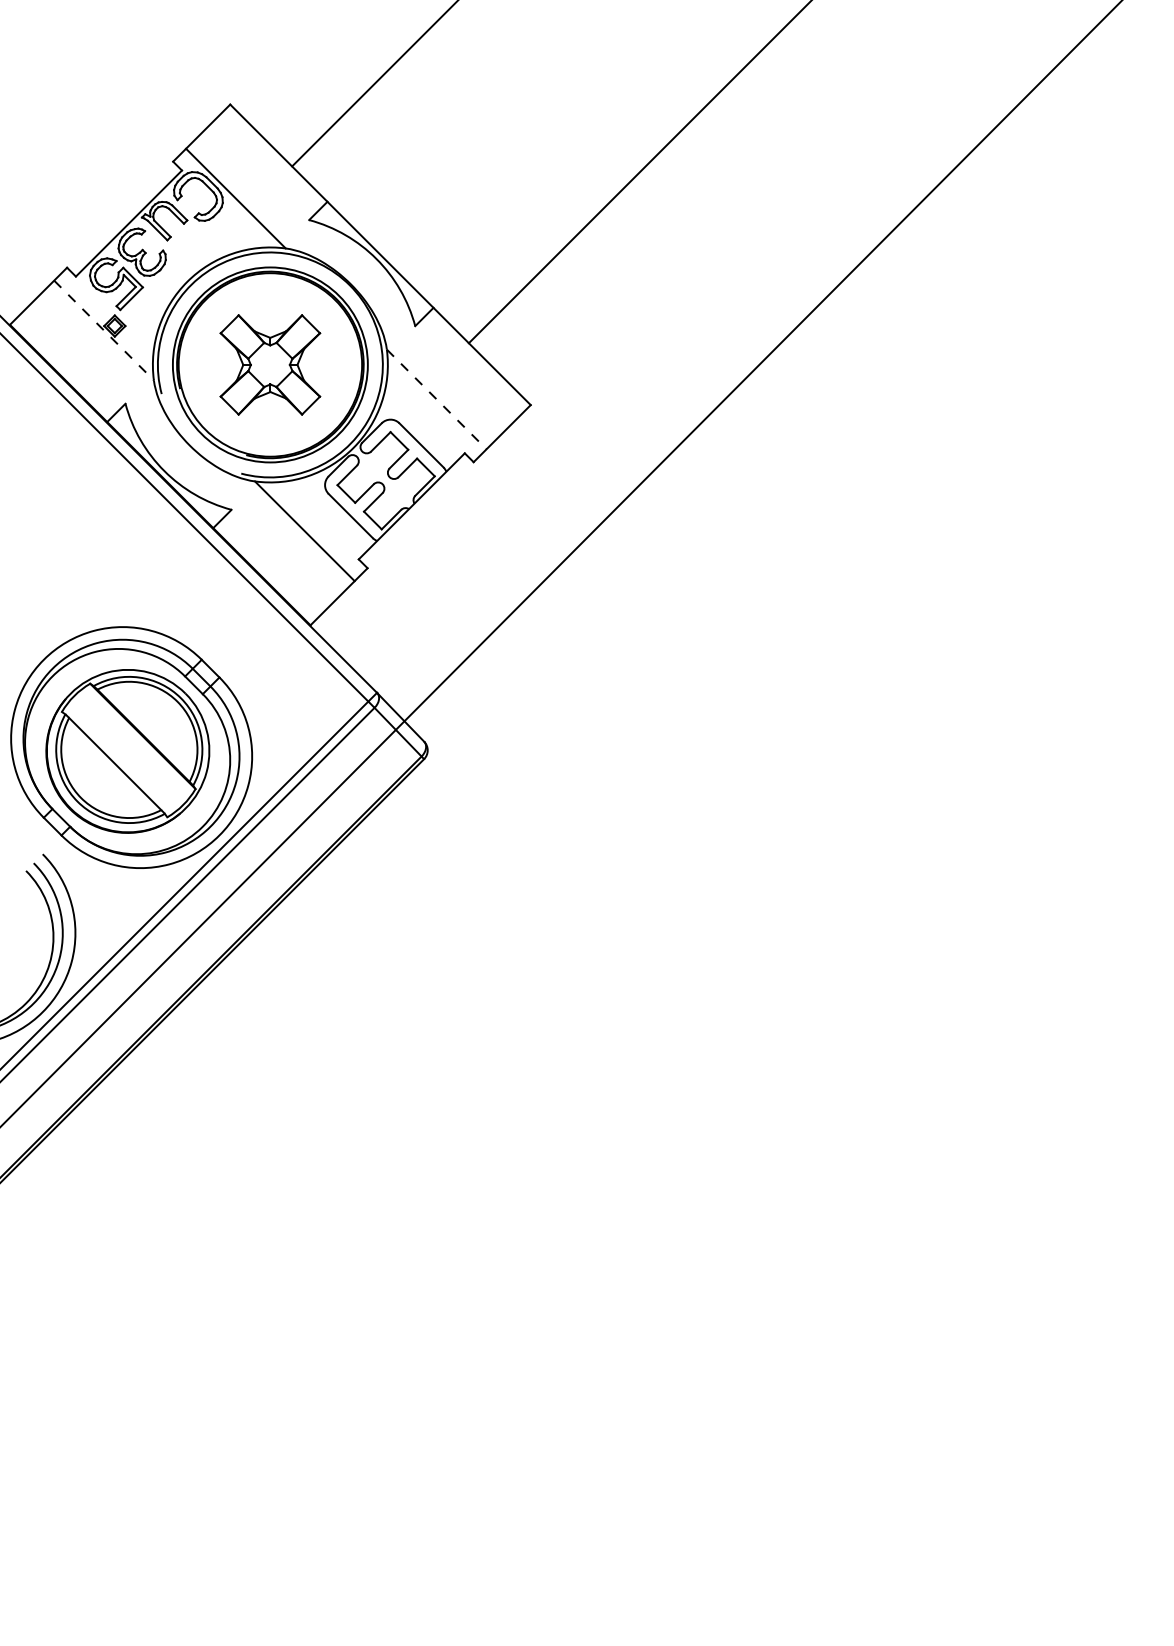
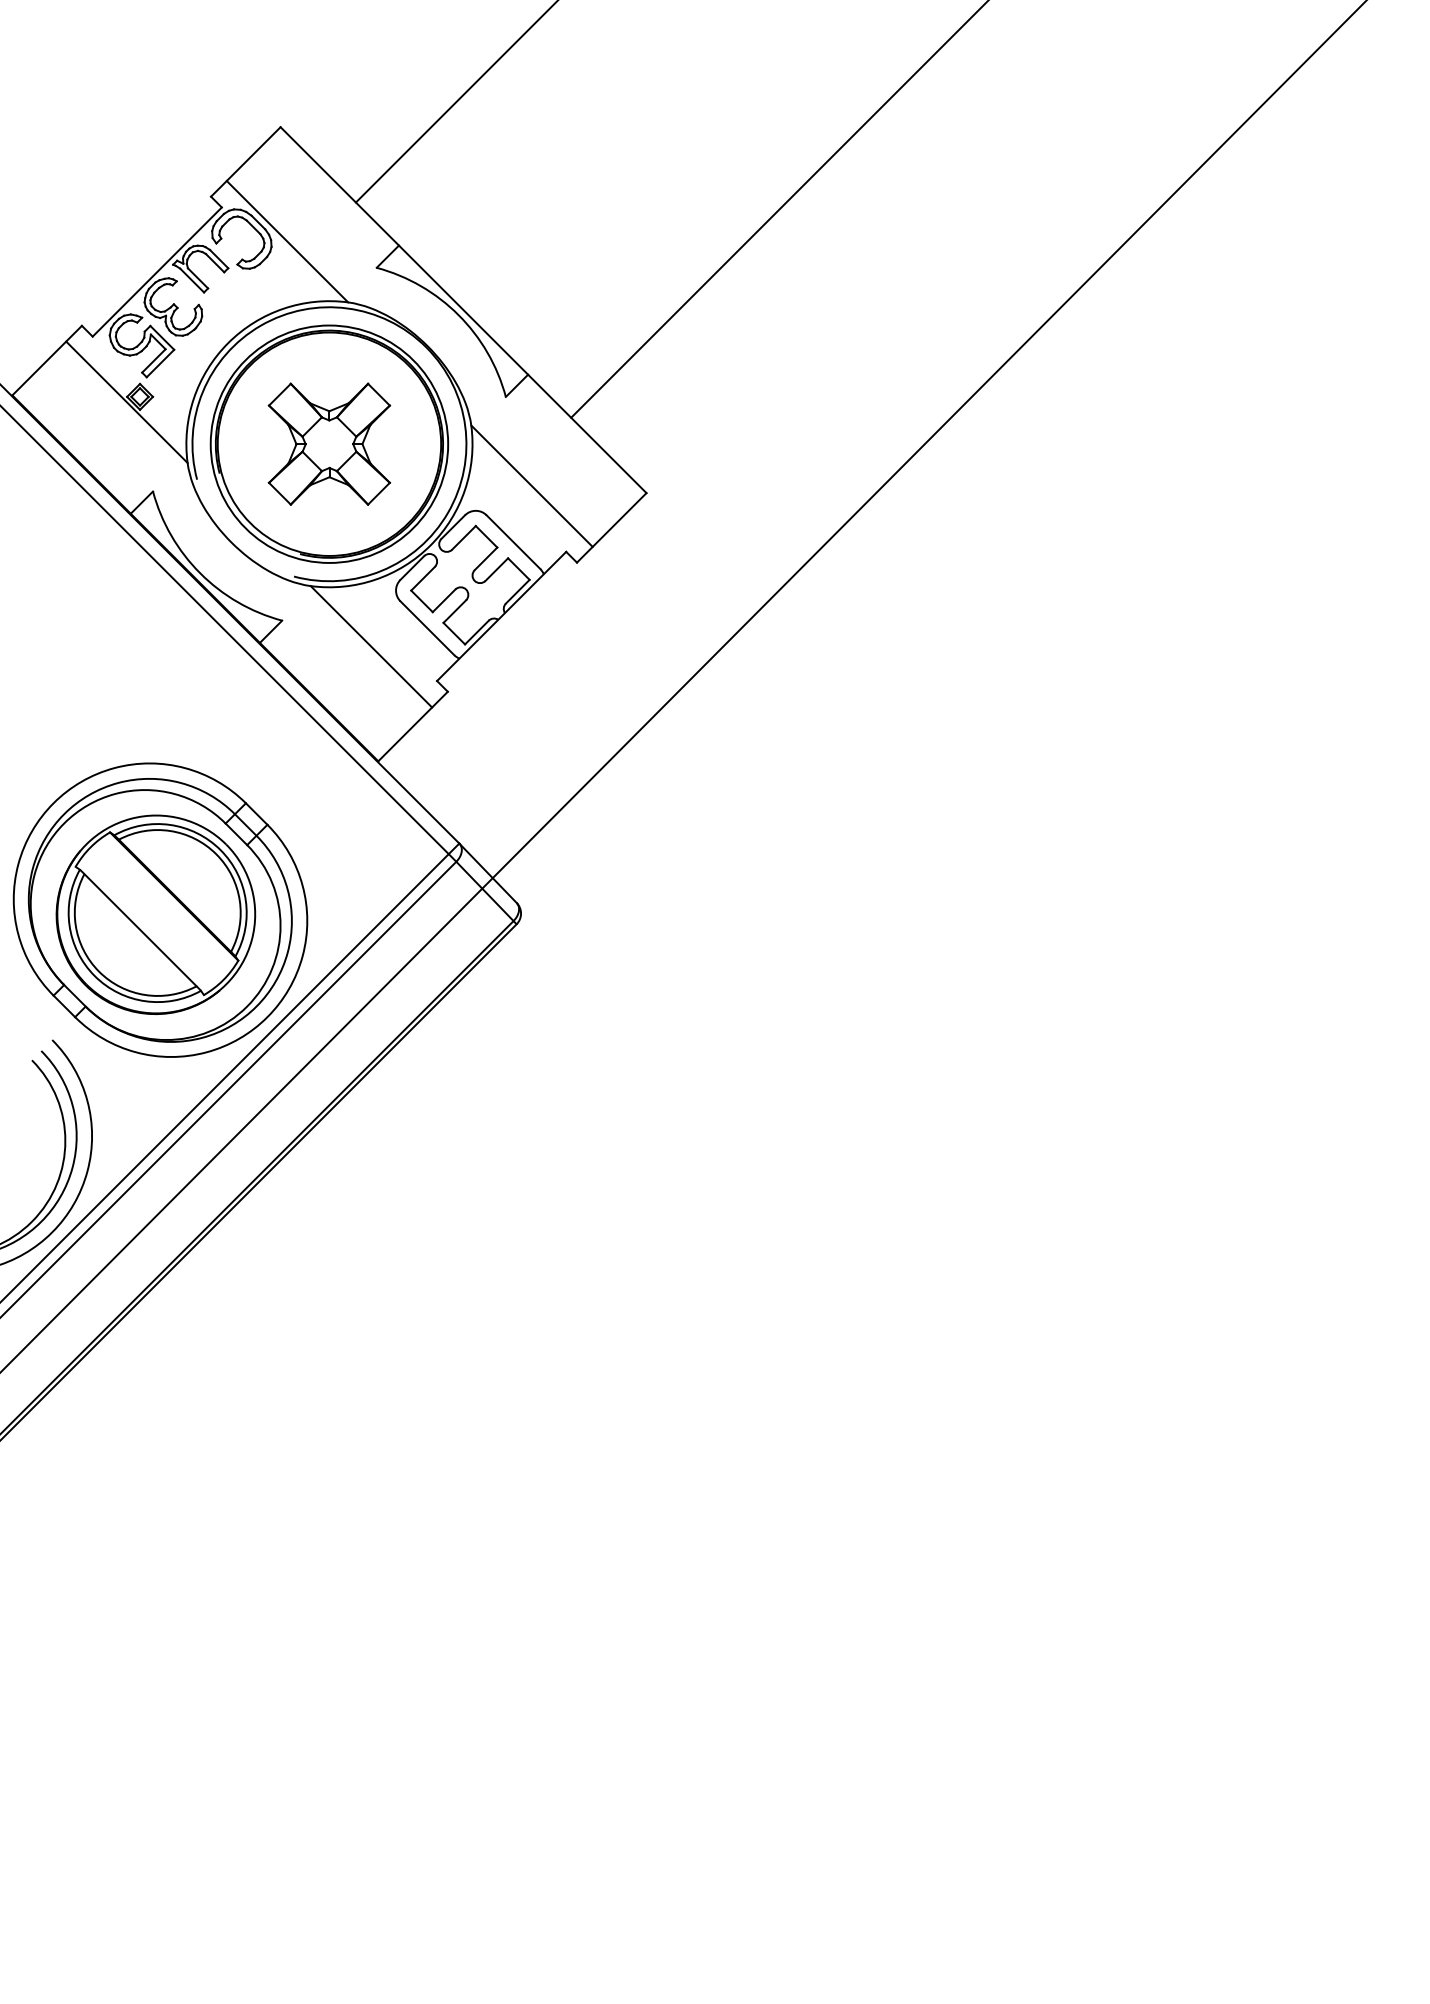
line: (104, 330) -> (127, 402), dashed -> solid
line: (436, 399) -> (531, 486), dashed -> solid

